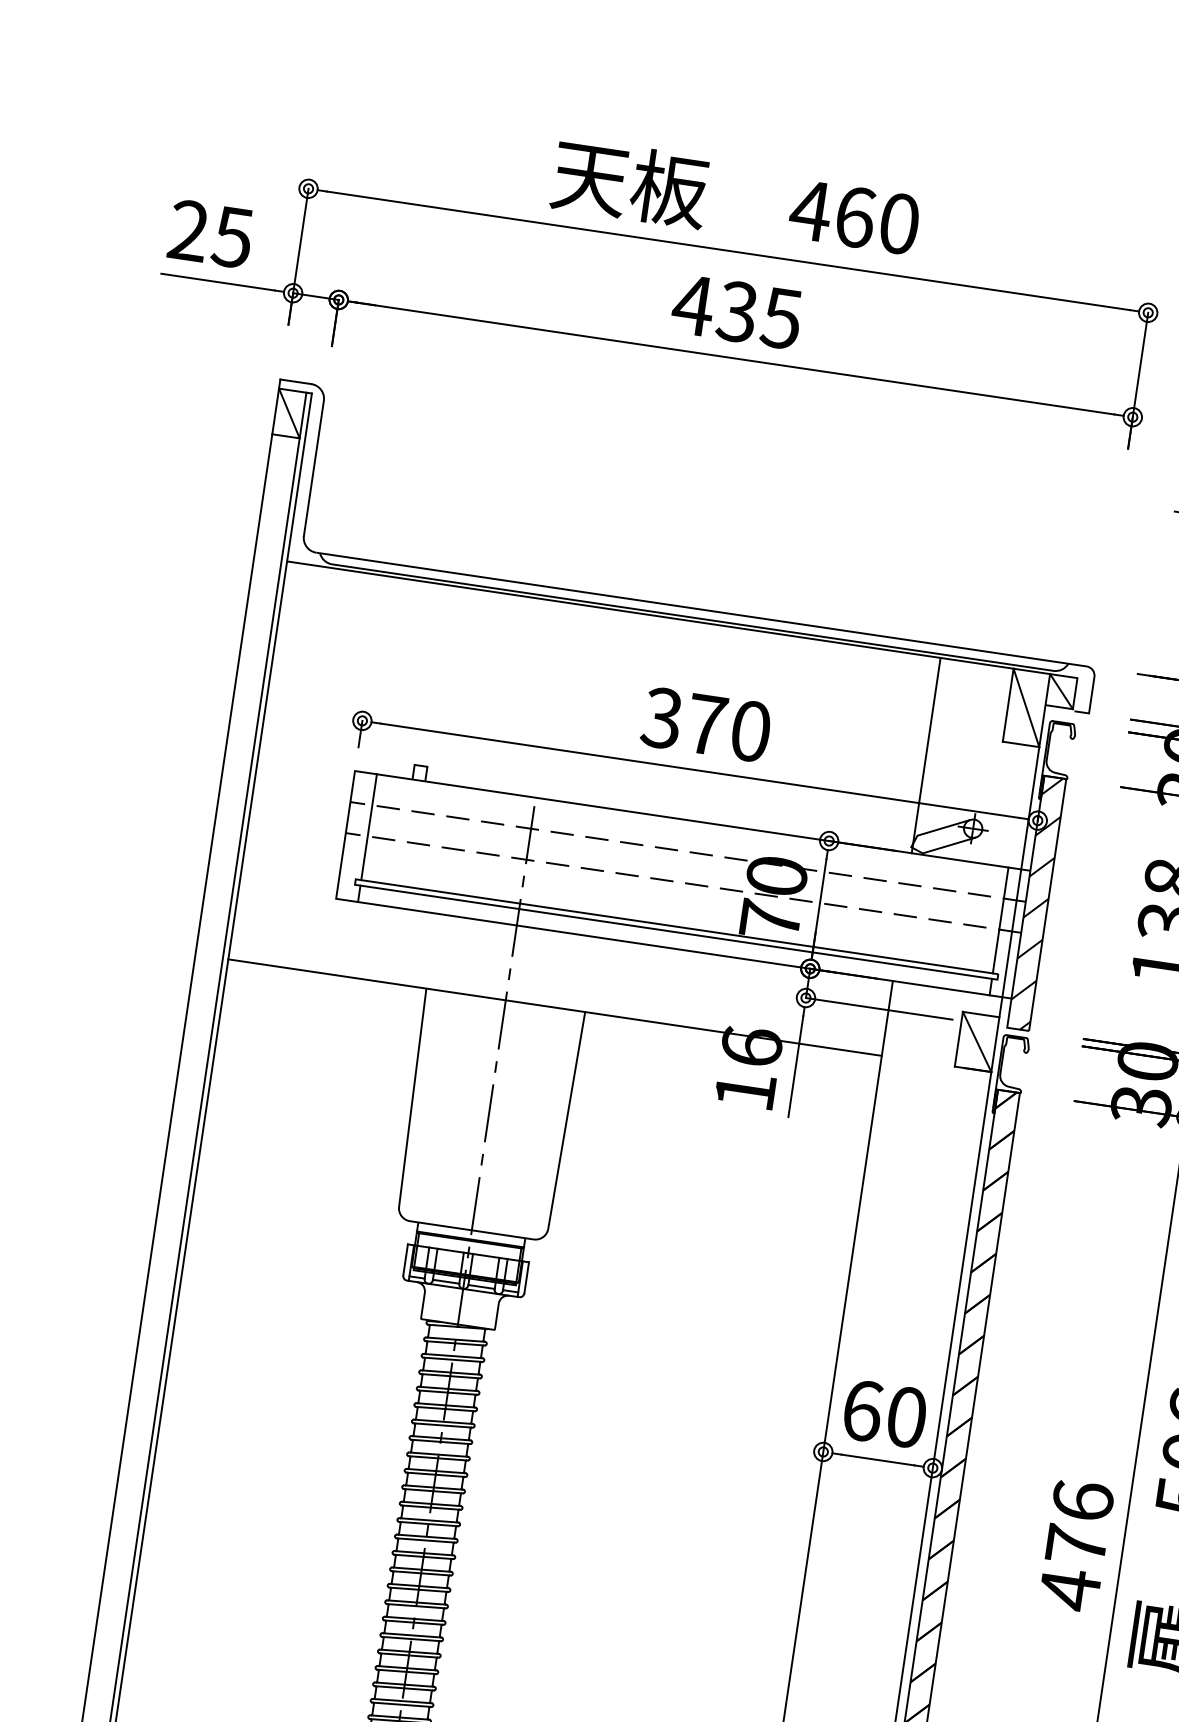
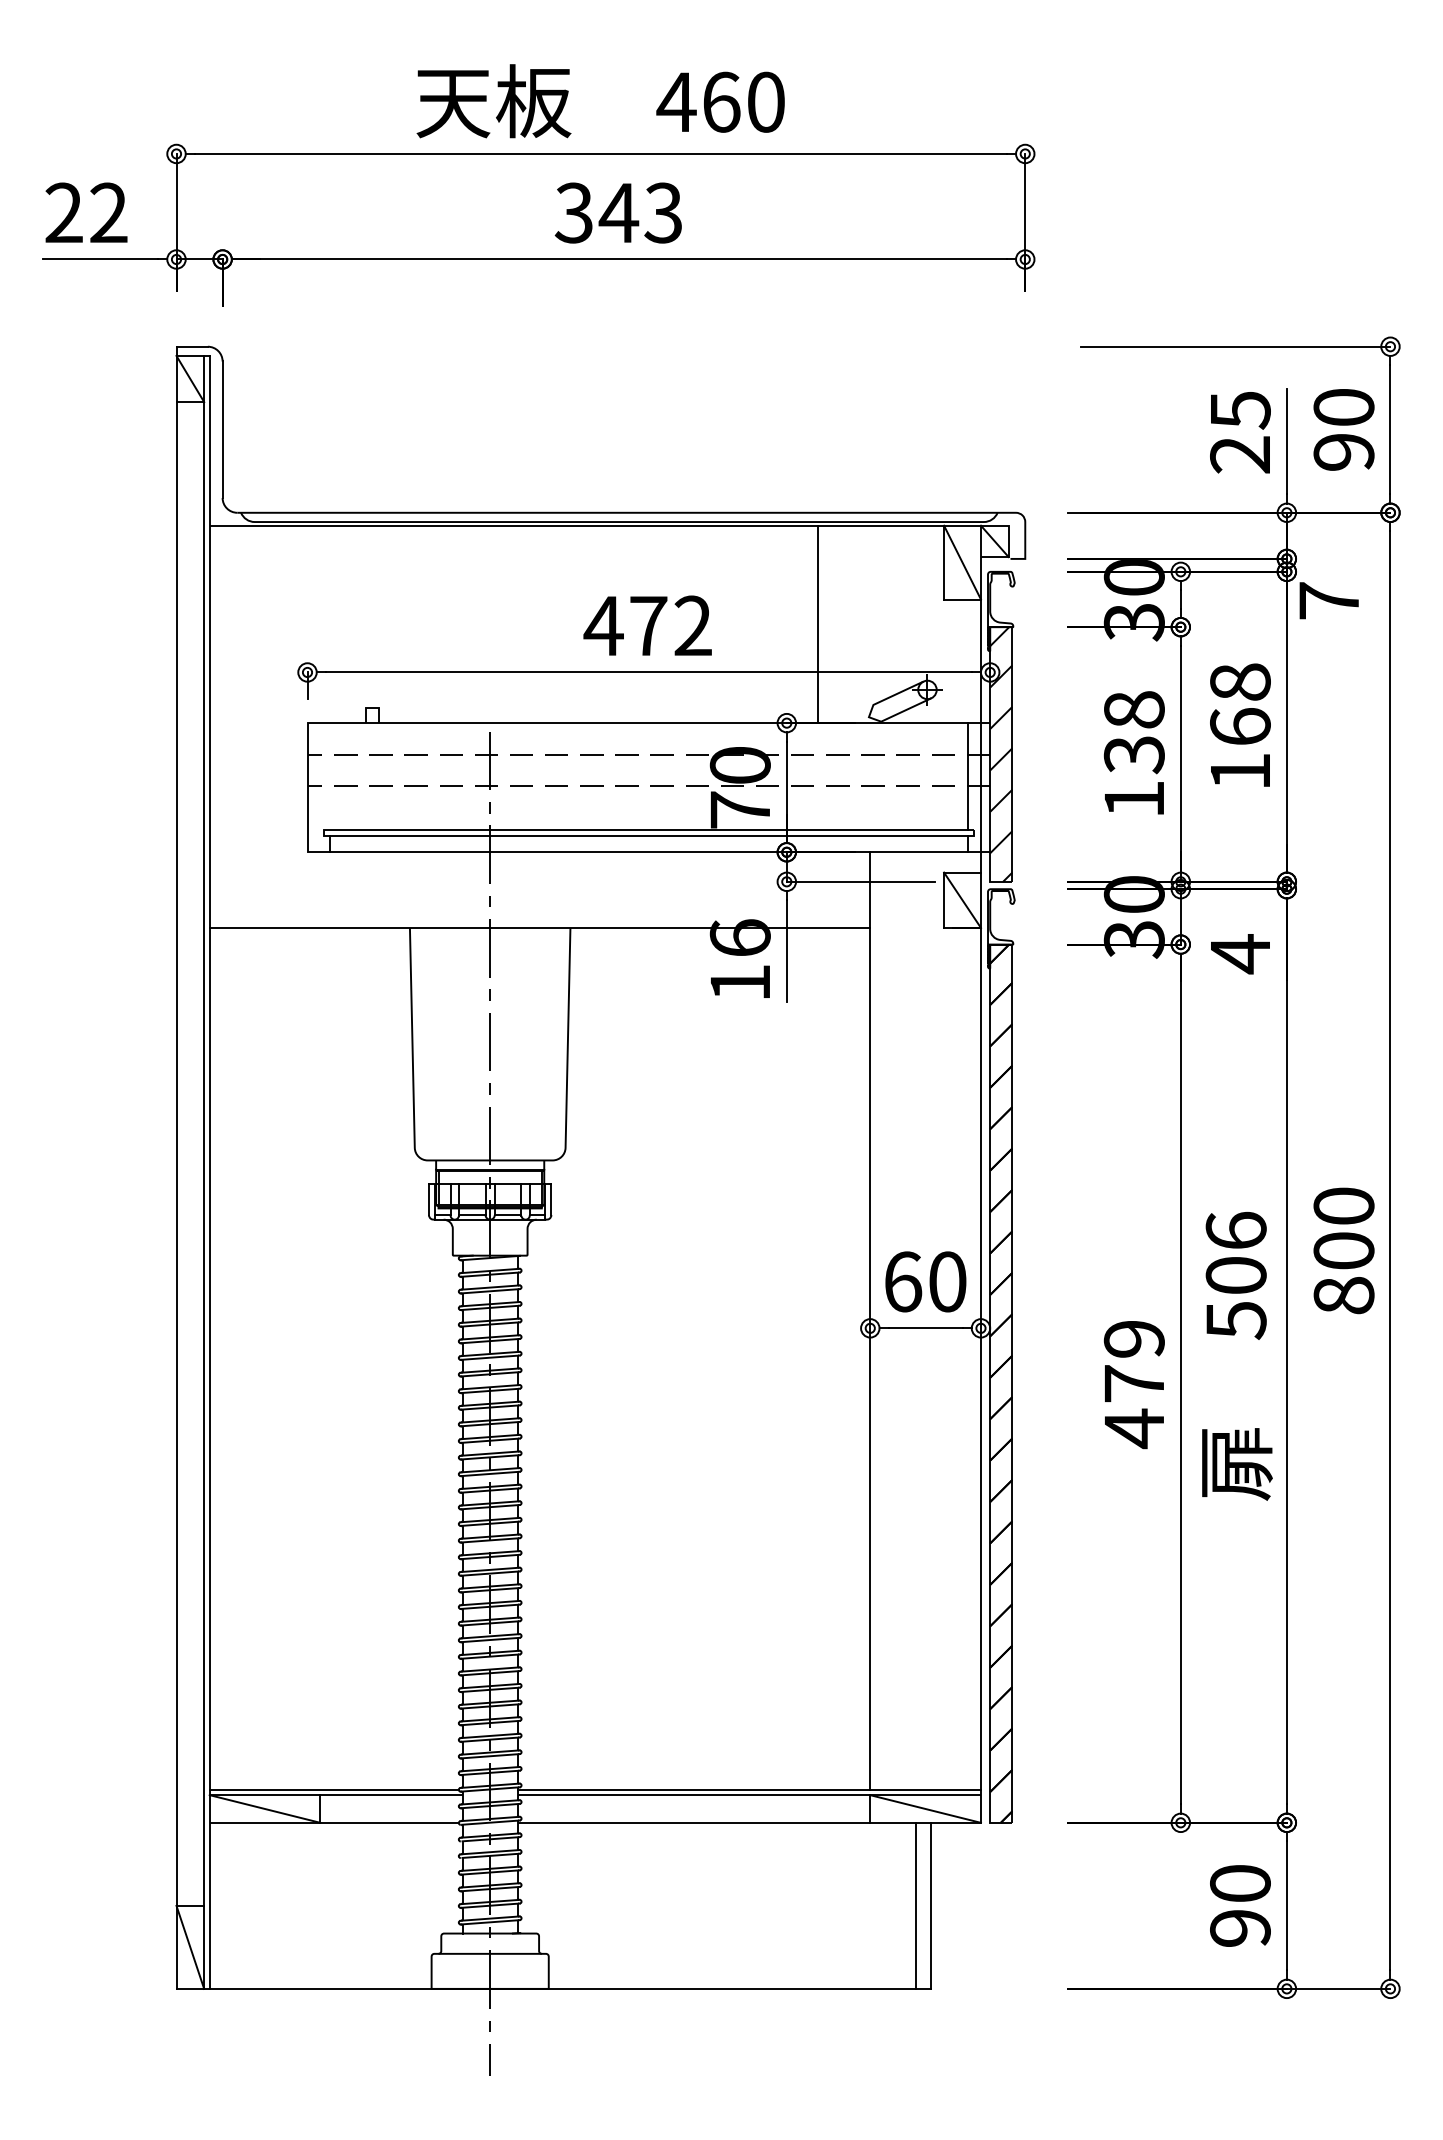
text: (232, 236) -> (108, 212), 25 -> 22
text: (737, 311) -> (618, 212), 435 -> 343
text: (705, 724) -> (647, 625), 370 -> 472
line: (926, 755) -> (818, 624), moved
line: (368, 827) -> (329, 776), removed
text: (1082, 1500) -> (1133, 1338), 476 -> 479

